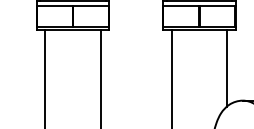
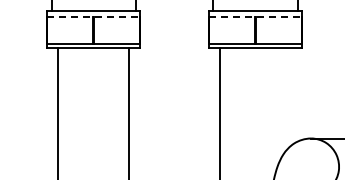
line: (72, 6) -> (93, 17), solid -> dashed
line: (199, 6) -> (255, 17), solid -> dashed
line: (226, 68) -> (290, 97), removed

